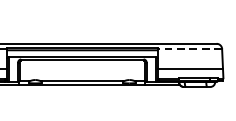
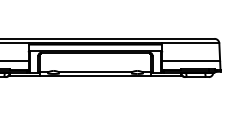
line: (189, 49) -> (190, 43), dashed -> solid

